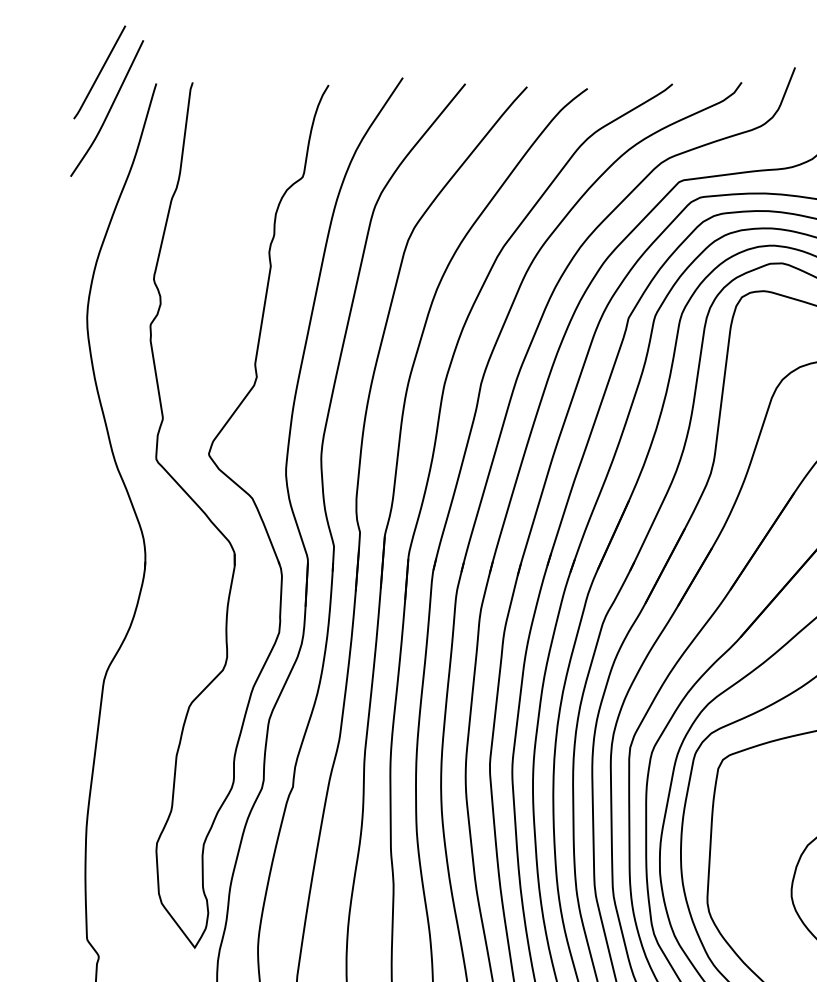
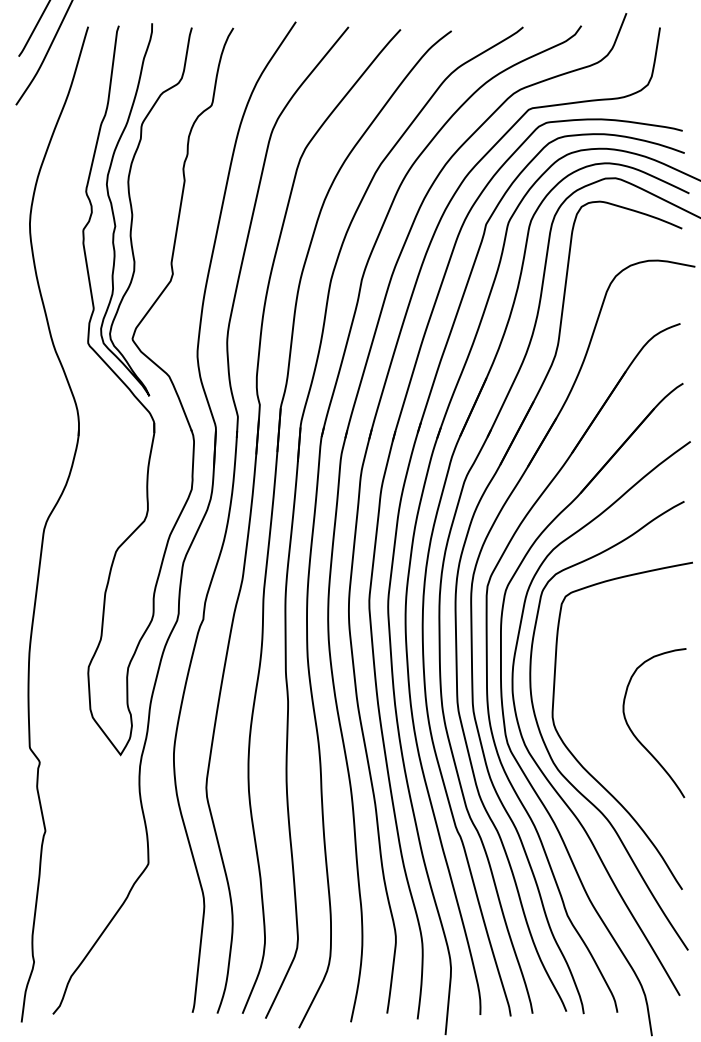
curve: (210, 306) -> (133, 214), added

